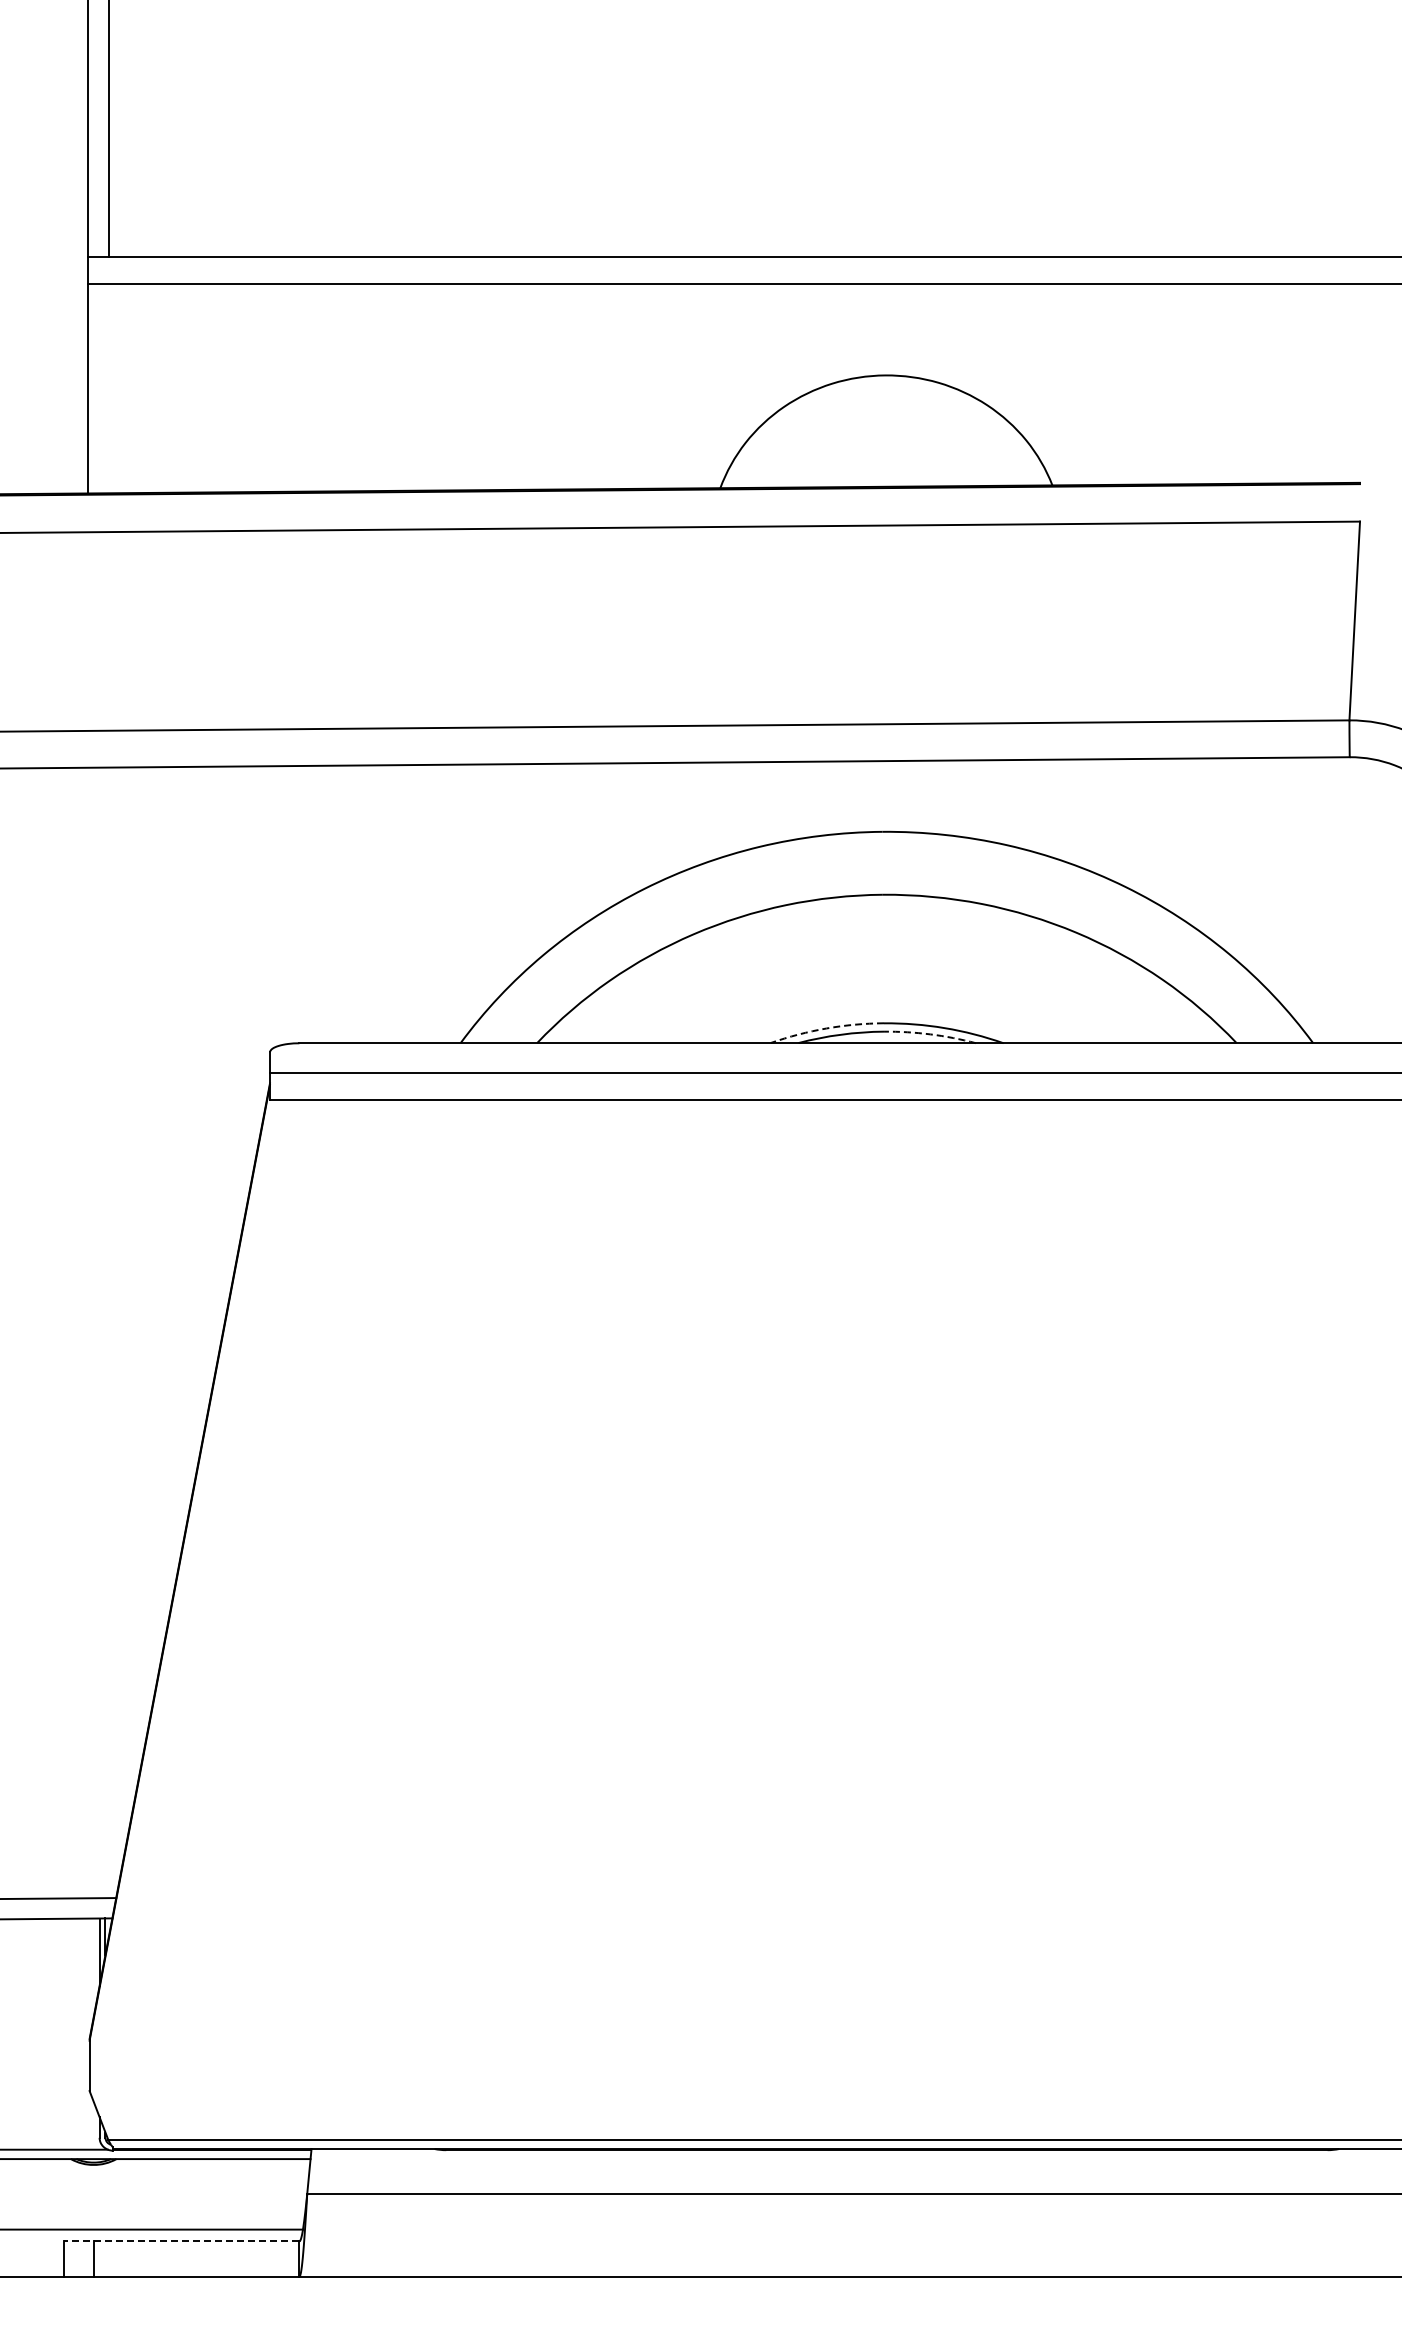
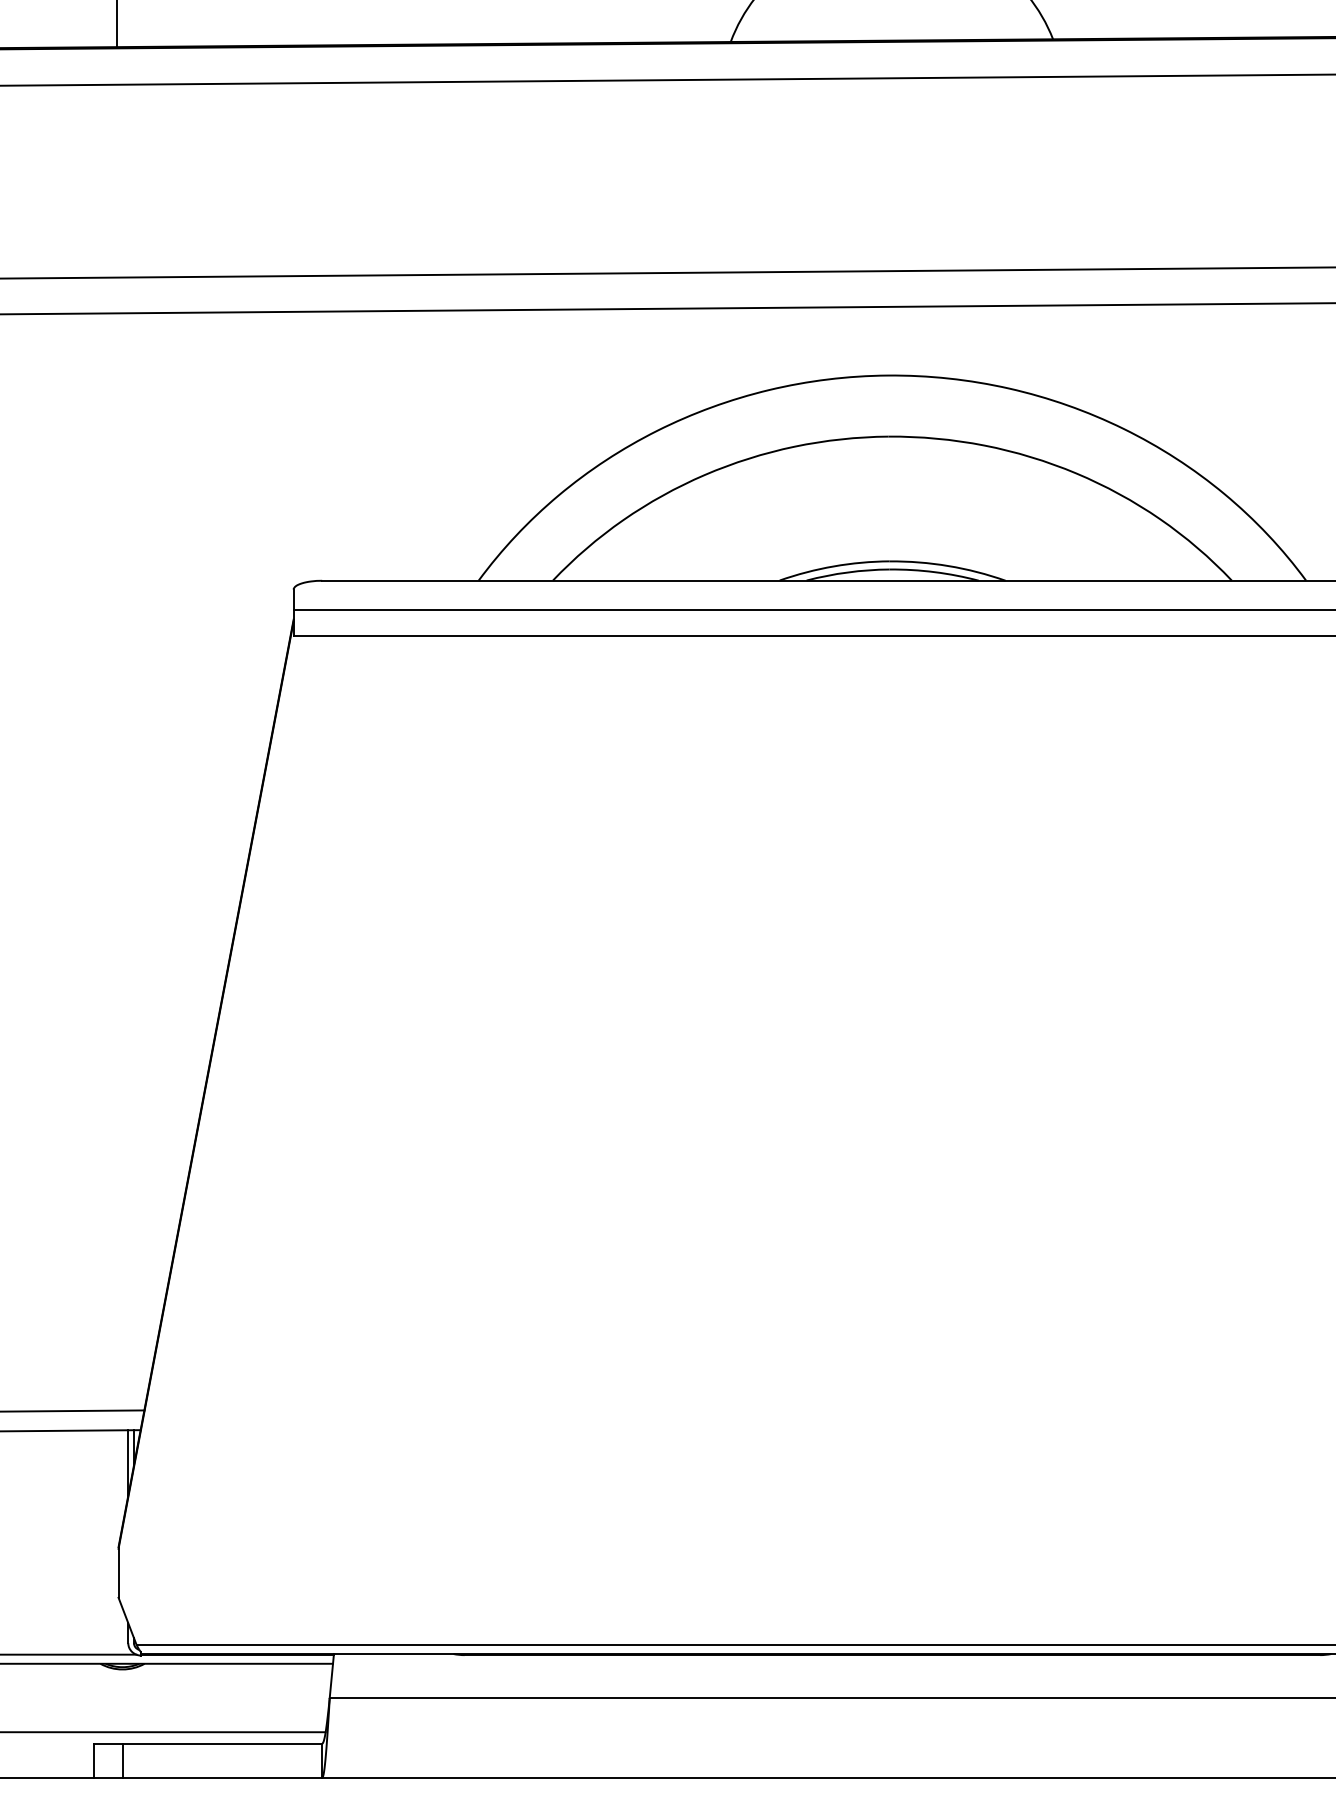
arc: (826, 1028) -> (833, 566), dashed -> solid
arc: (930, 1034) -> (934, 572), dashed -> solid
line: (181, 2241) -> (207, 1743), dashed -> solid

